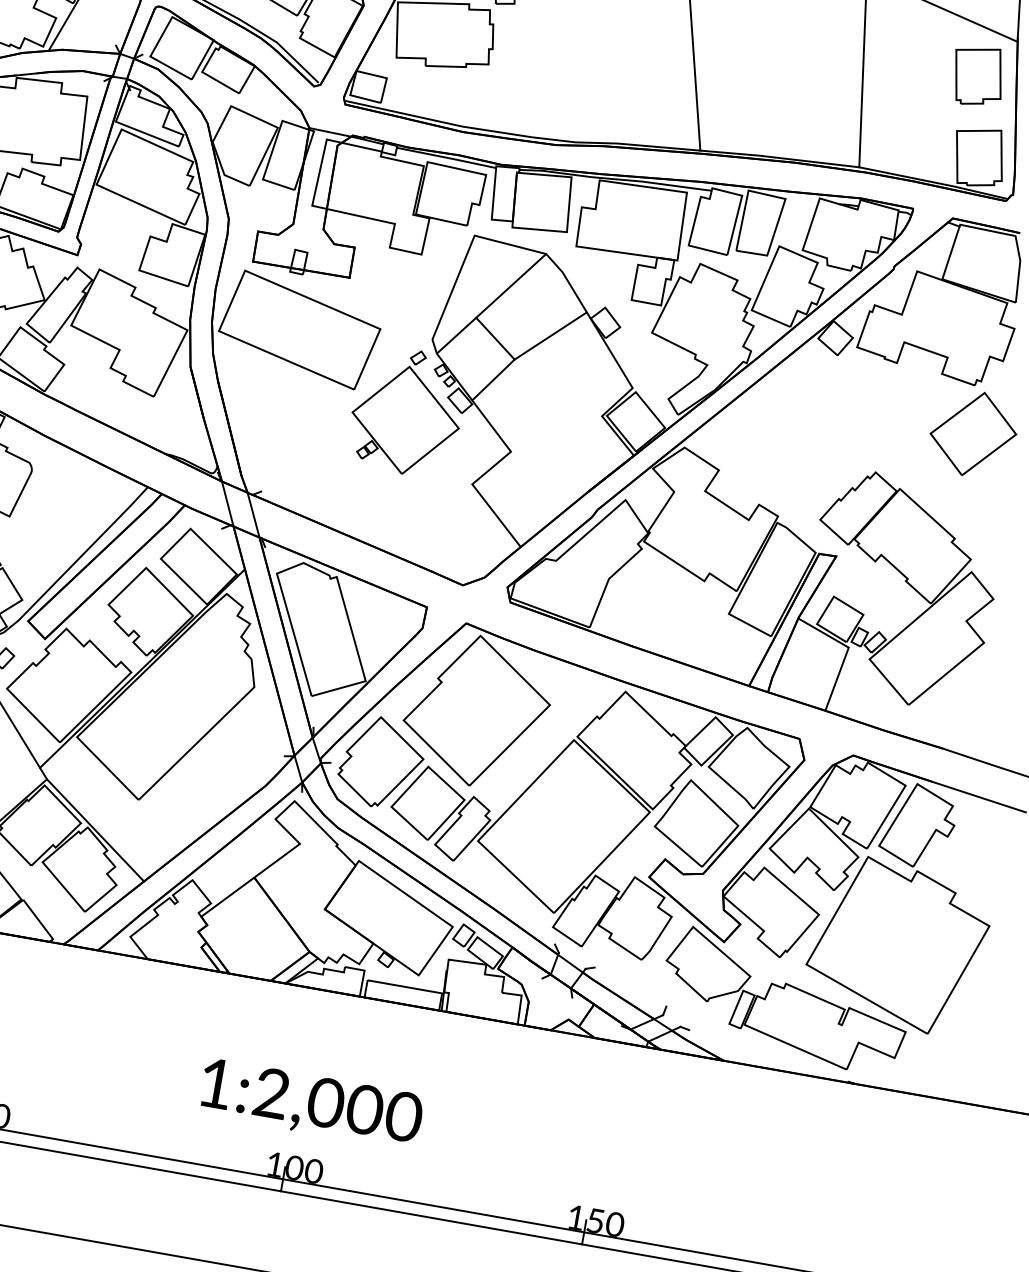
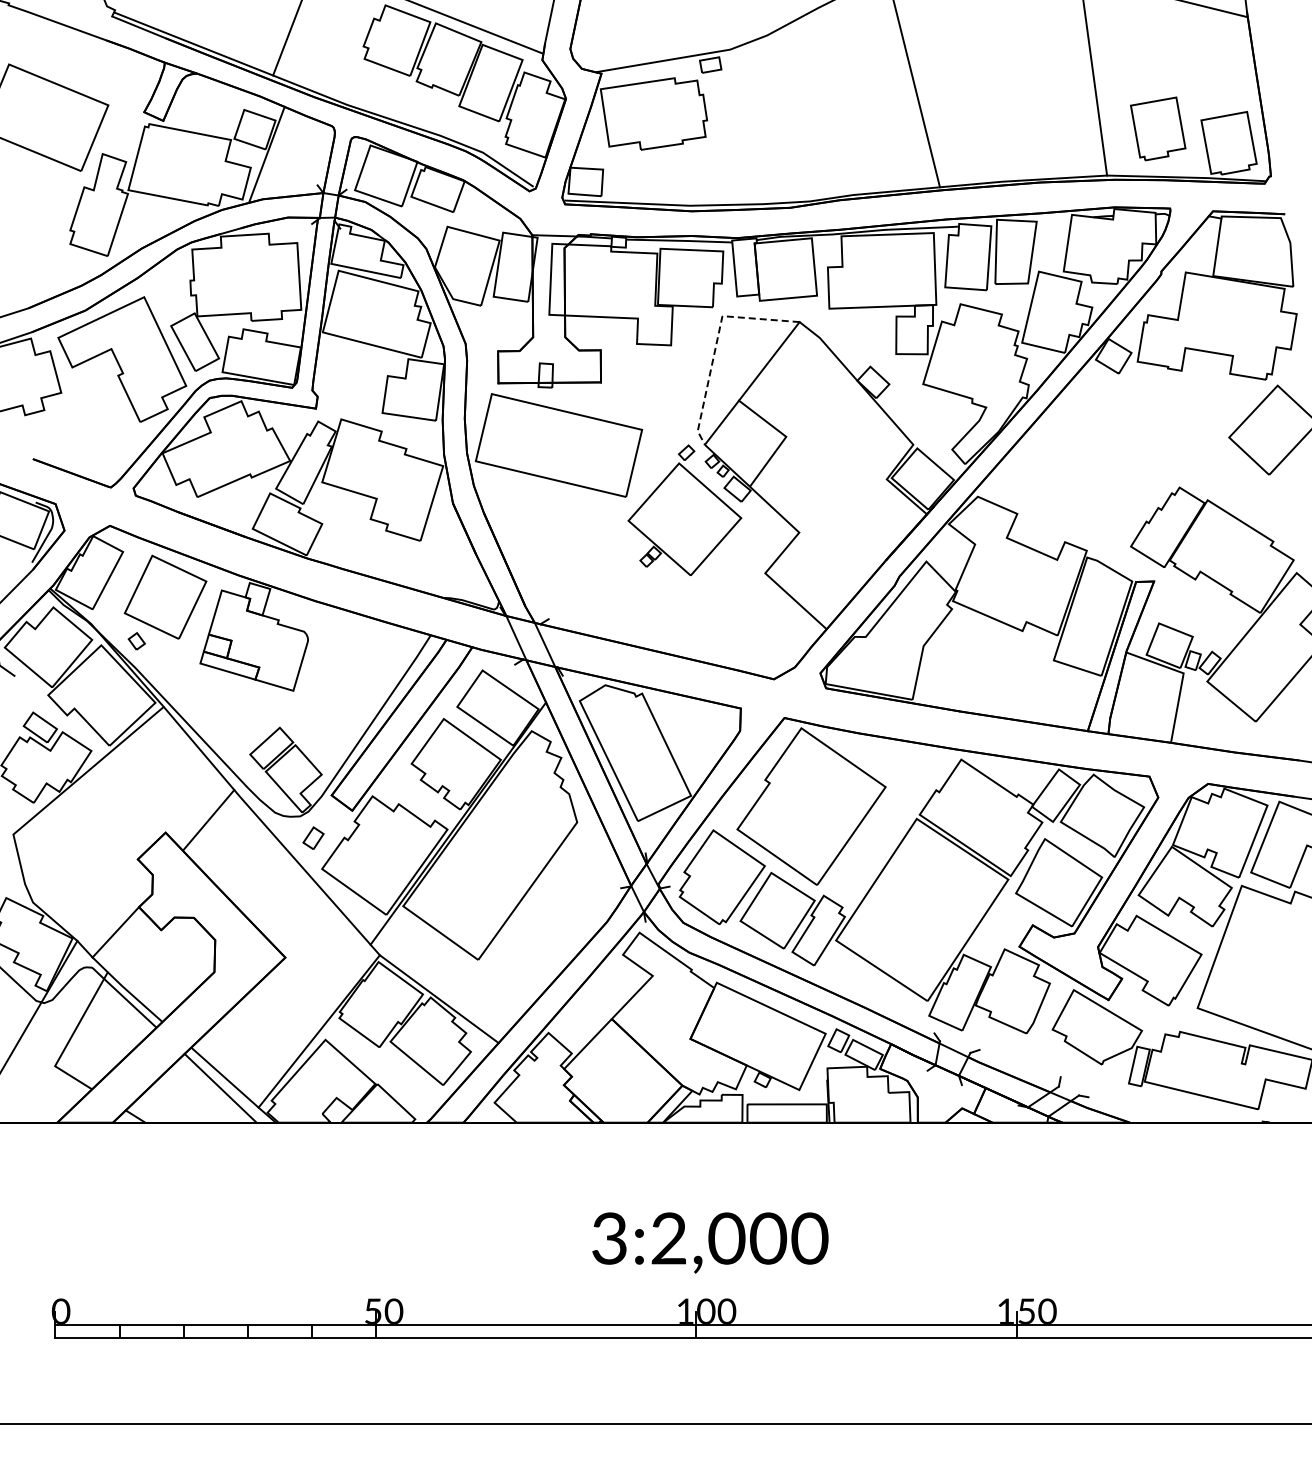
part: (978, 75) -> (1158, 128), moved
line: (464, 260) -> (716, 343), solid -> dashed
line: (551, 335) -> (819, 405), removed
text: (215, 1083) -> (609, 1238), 1:2,000 -> 3:2,000

